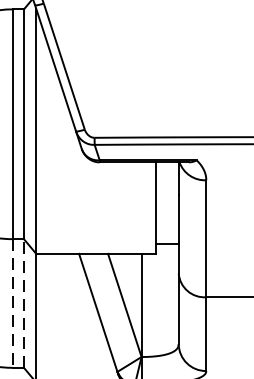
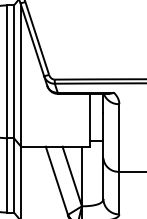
line: (23, 301) -> (13, 174), dashed -> solid
line: (12, 303) -> (7, 175), dashed -> solid

